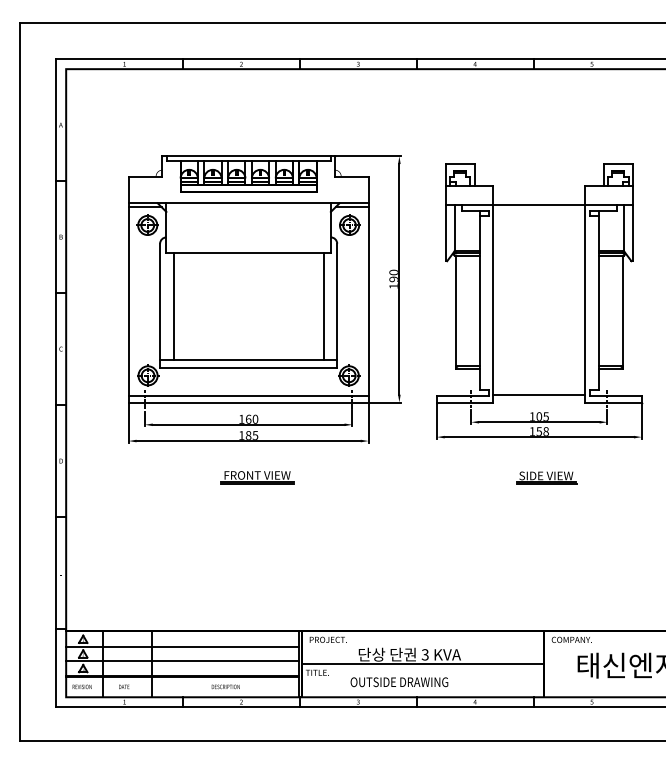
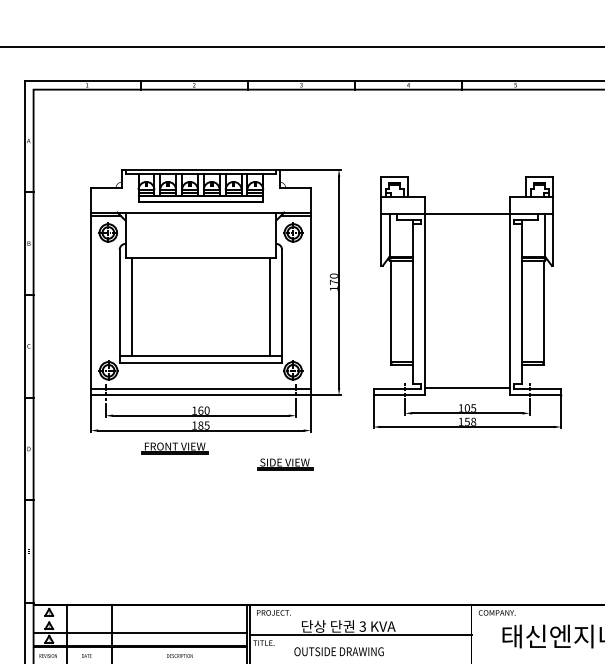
text: (393, 279) -> (333, 282), 190 -> 170
part: (257, 477) -> (175, 448), moved
part: (546, 477) -> (285, 464), moved
line: (182, 646) -> (140, 618), removed

